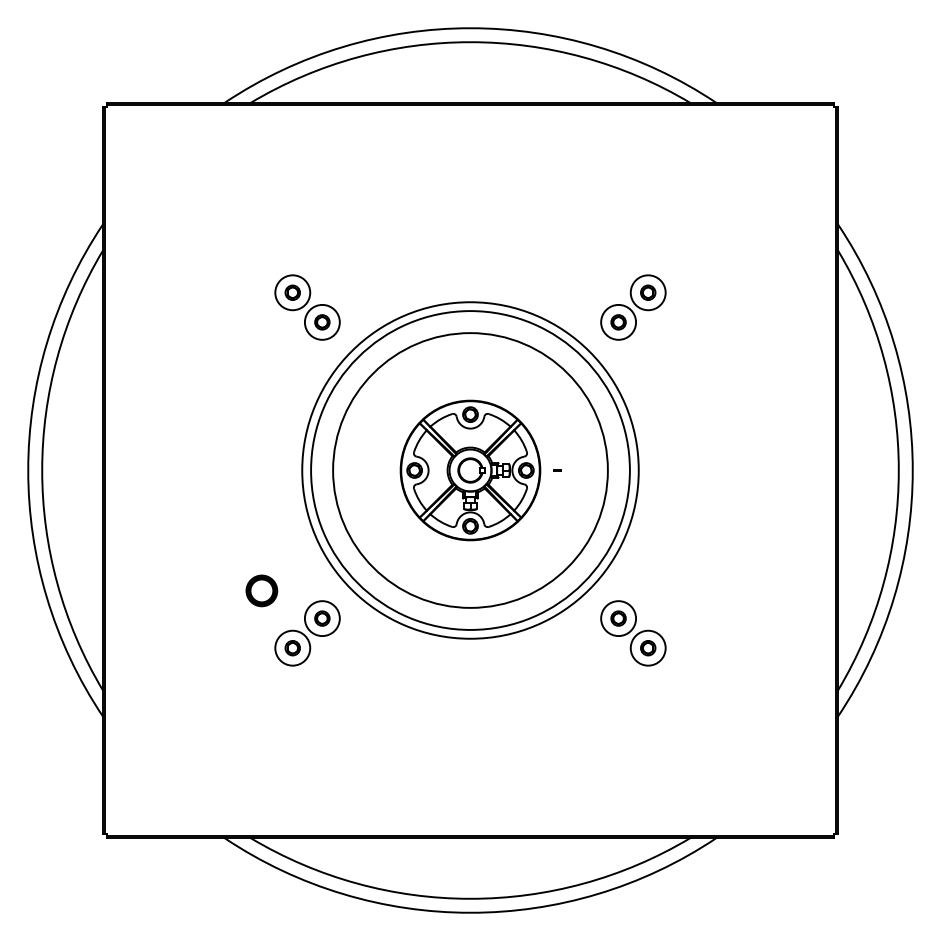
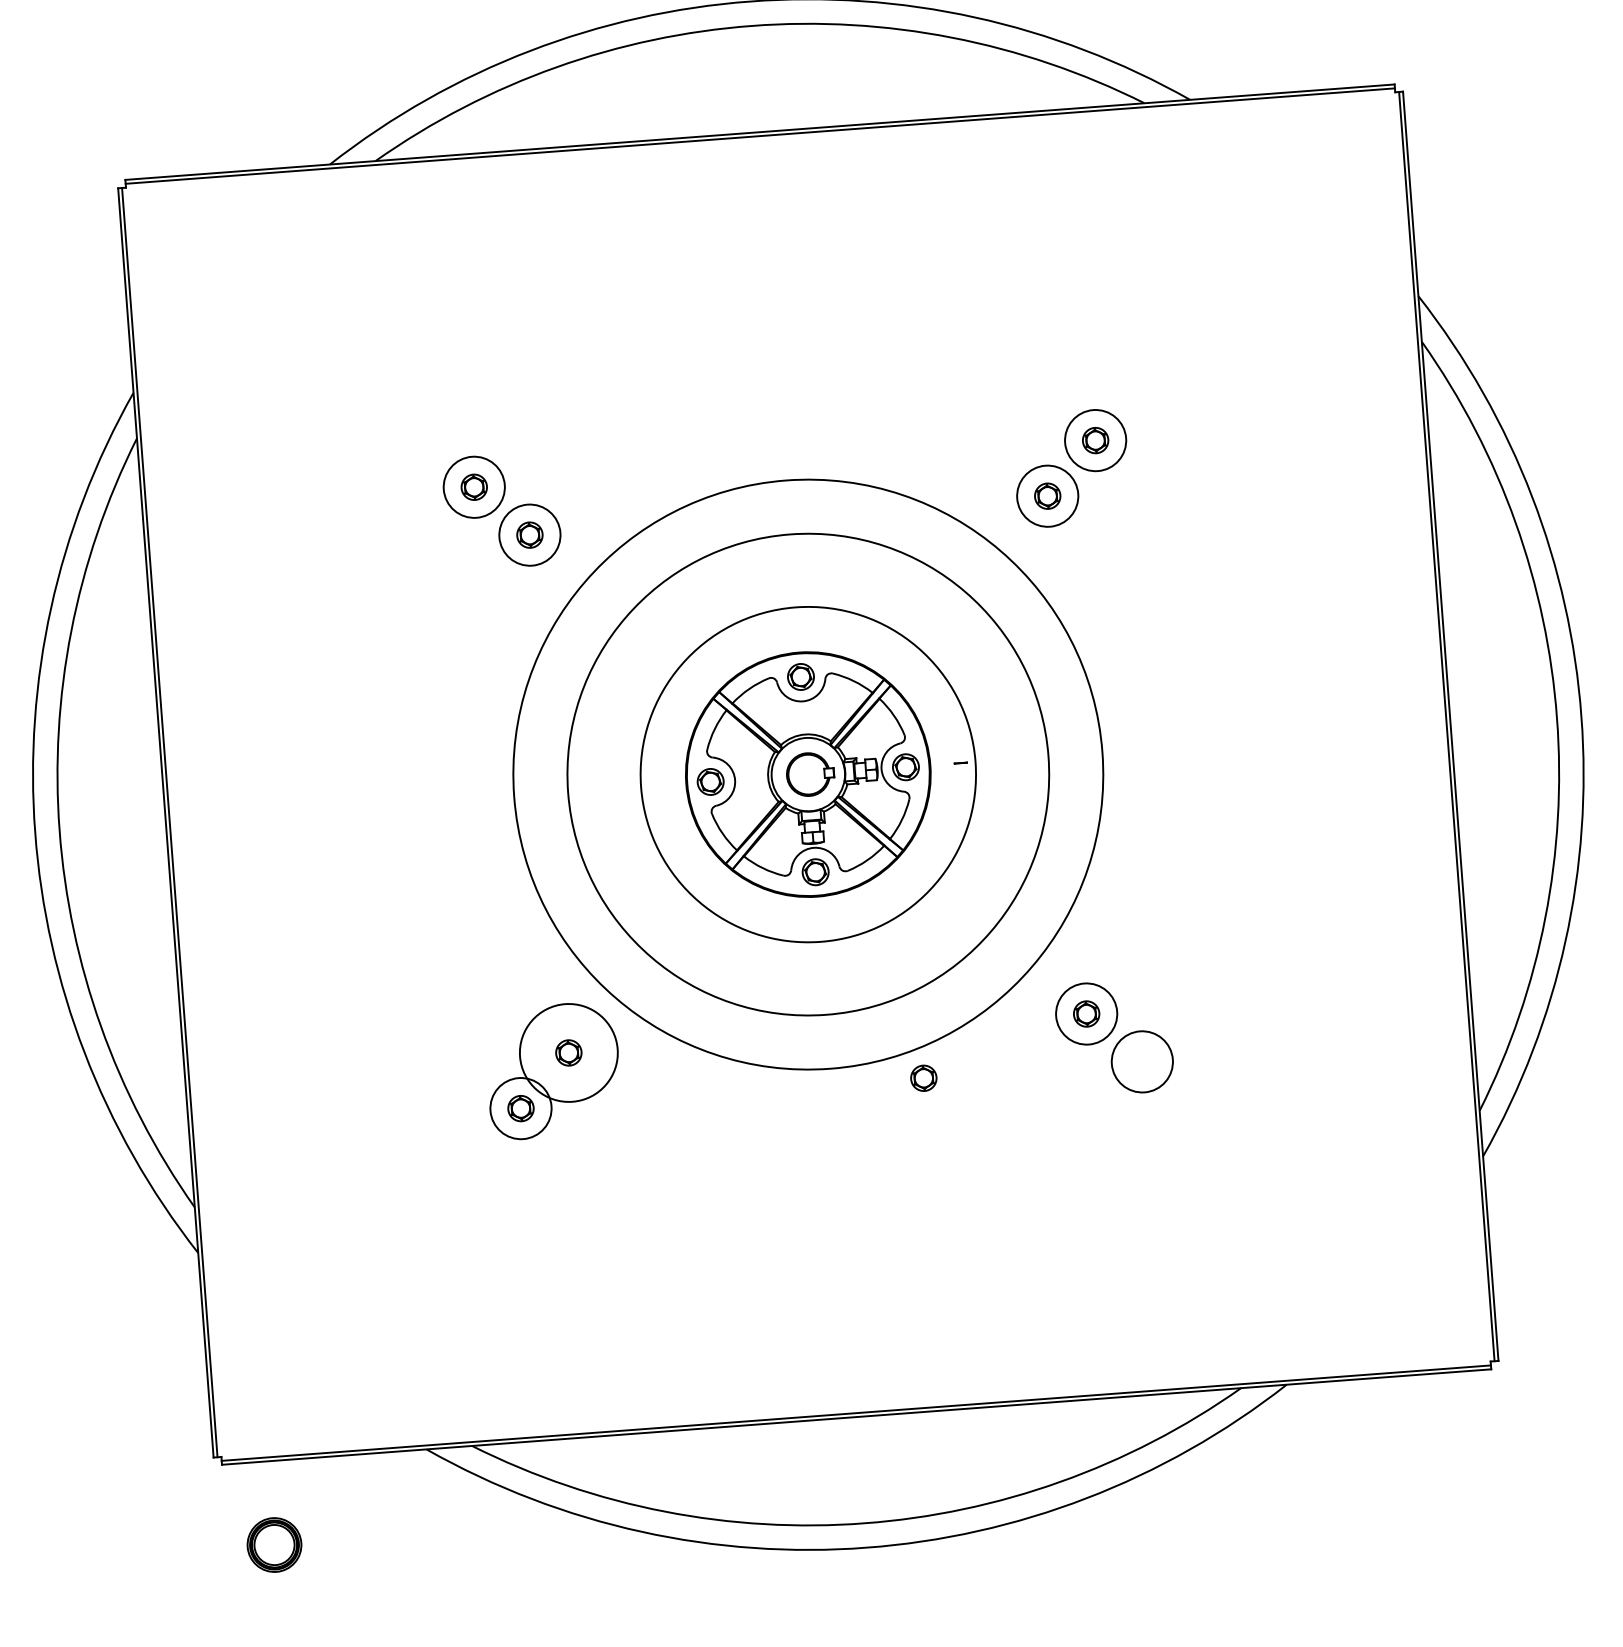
circle: (470, 470) -> (808, 774), size x0.6
part: (261, 590) -> (273, 1544), moved
circle: (321, 618) -> (567, 1052), size x1.6
part: (648, 648) -> (924, 1078), moved

